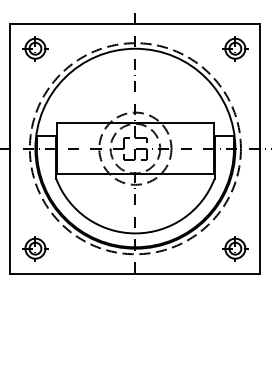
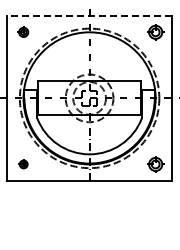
line: (135, 23) -> (89, 15), solid -> dashed
part: (35, 49) -> (23, 32), size x0.7
part: (35, 248) -> (23, 164), size x0.6

